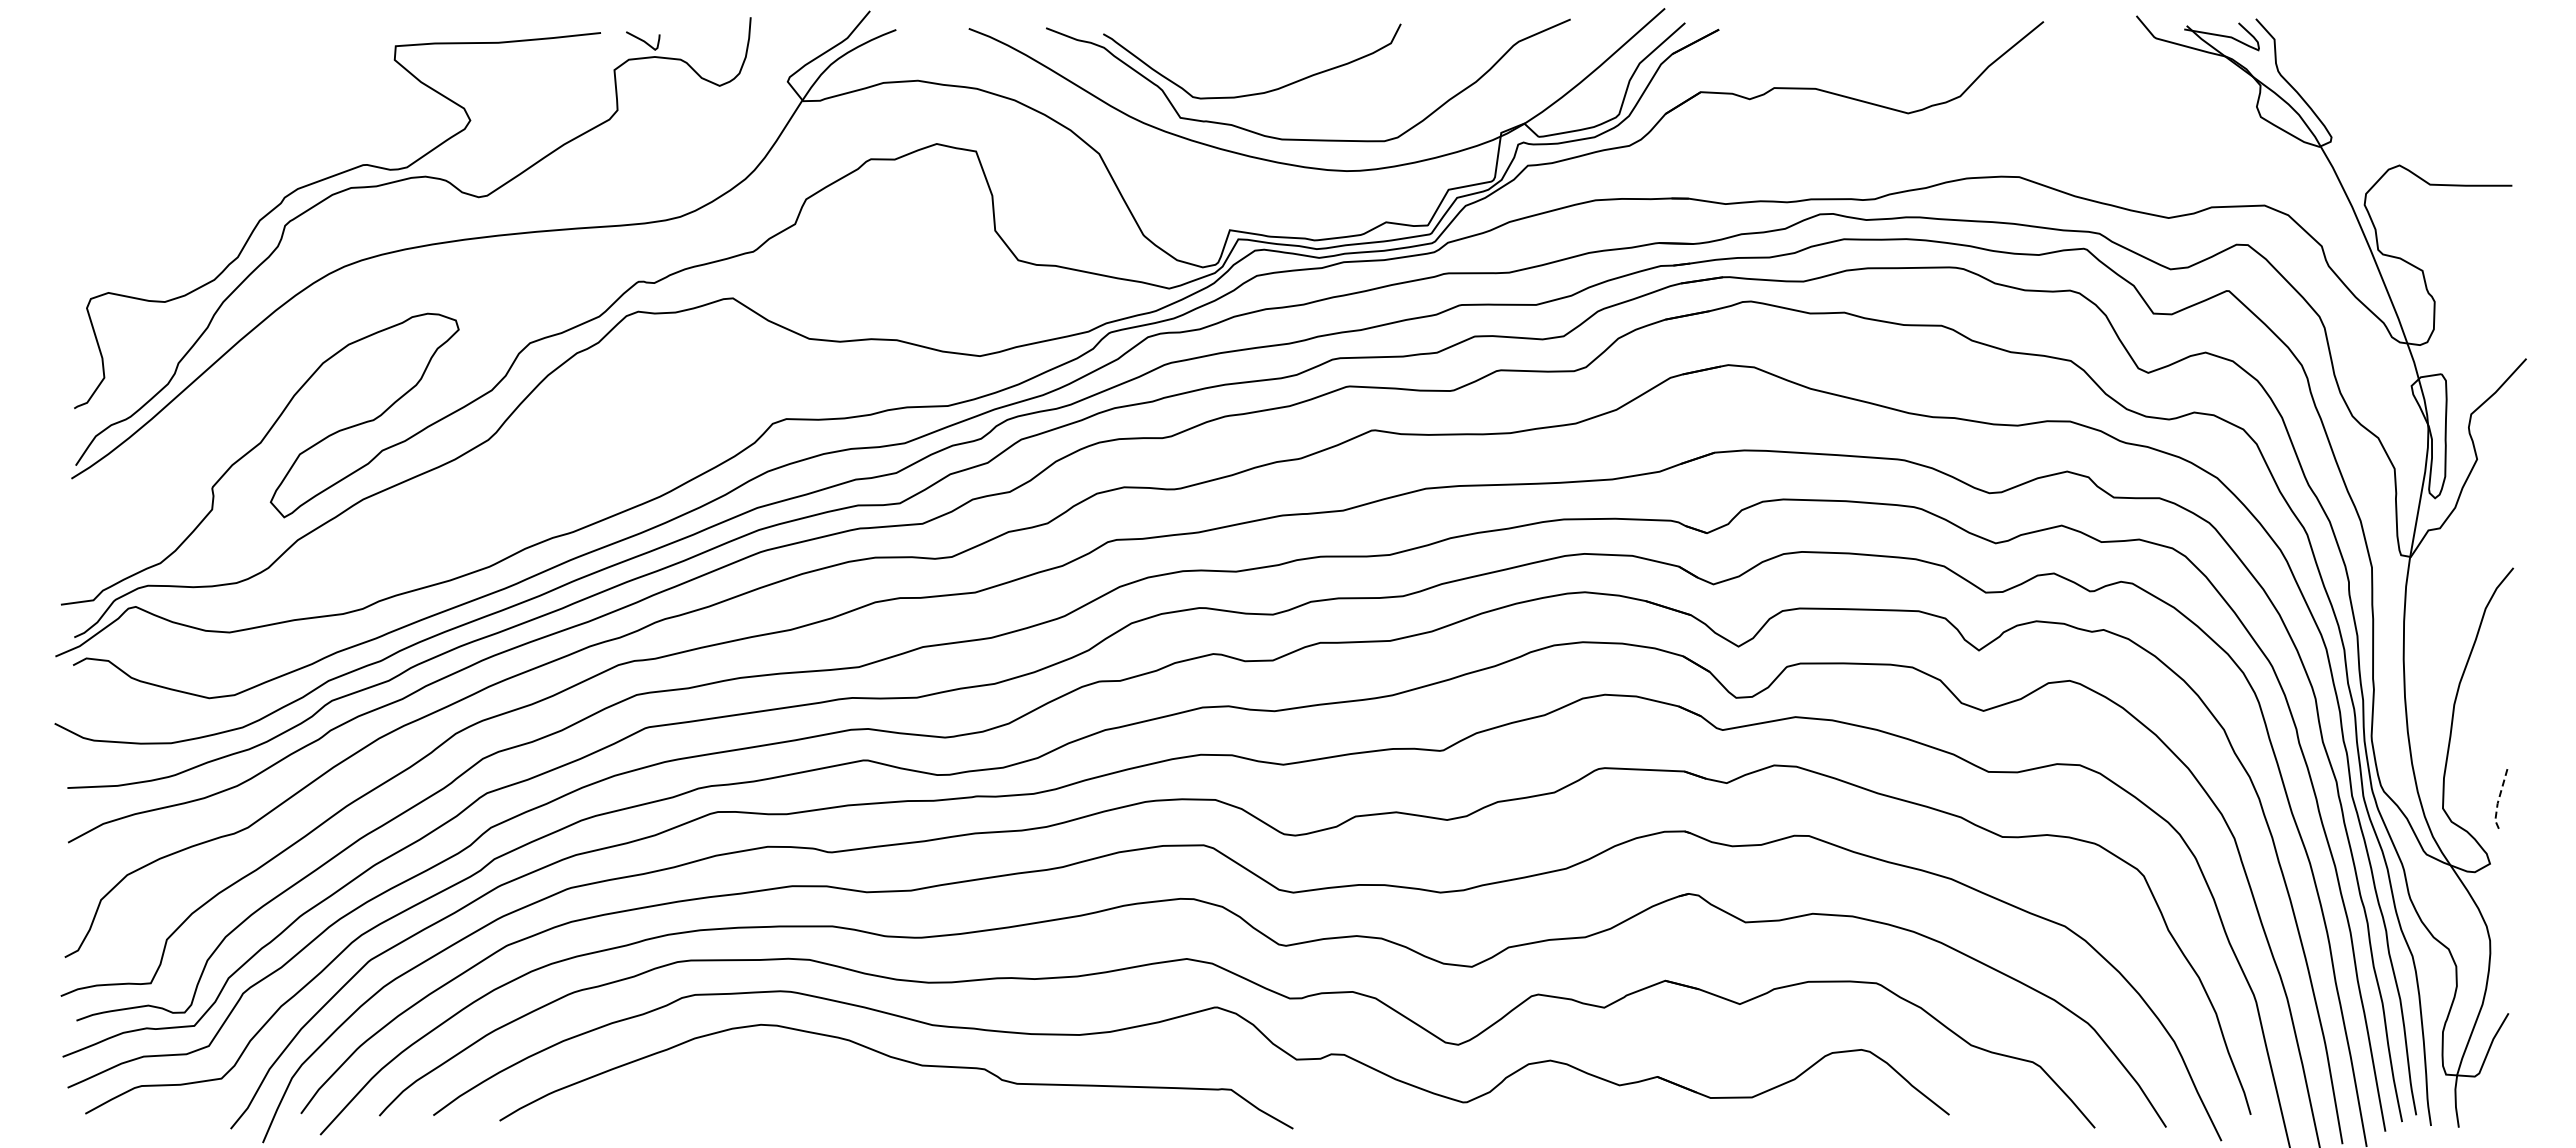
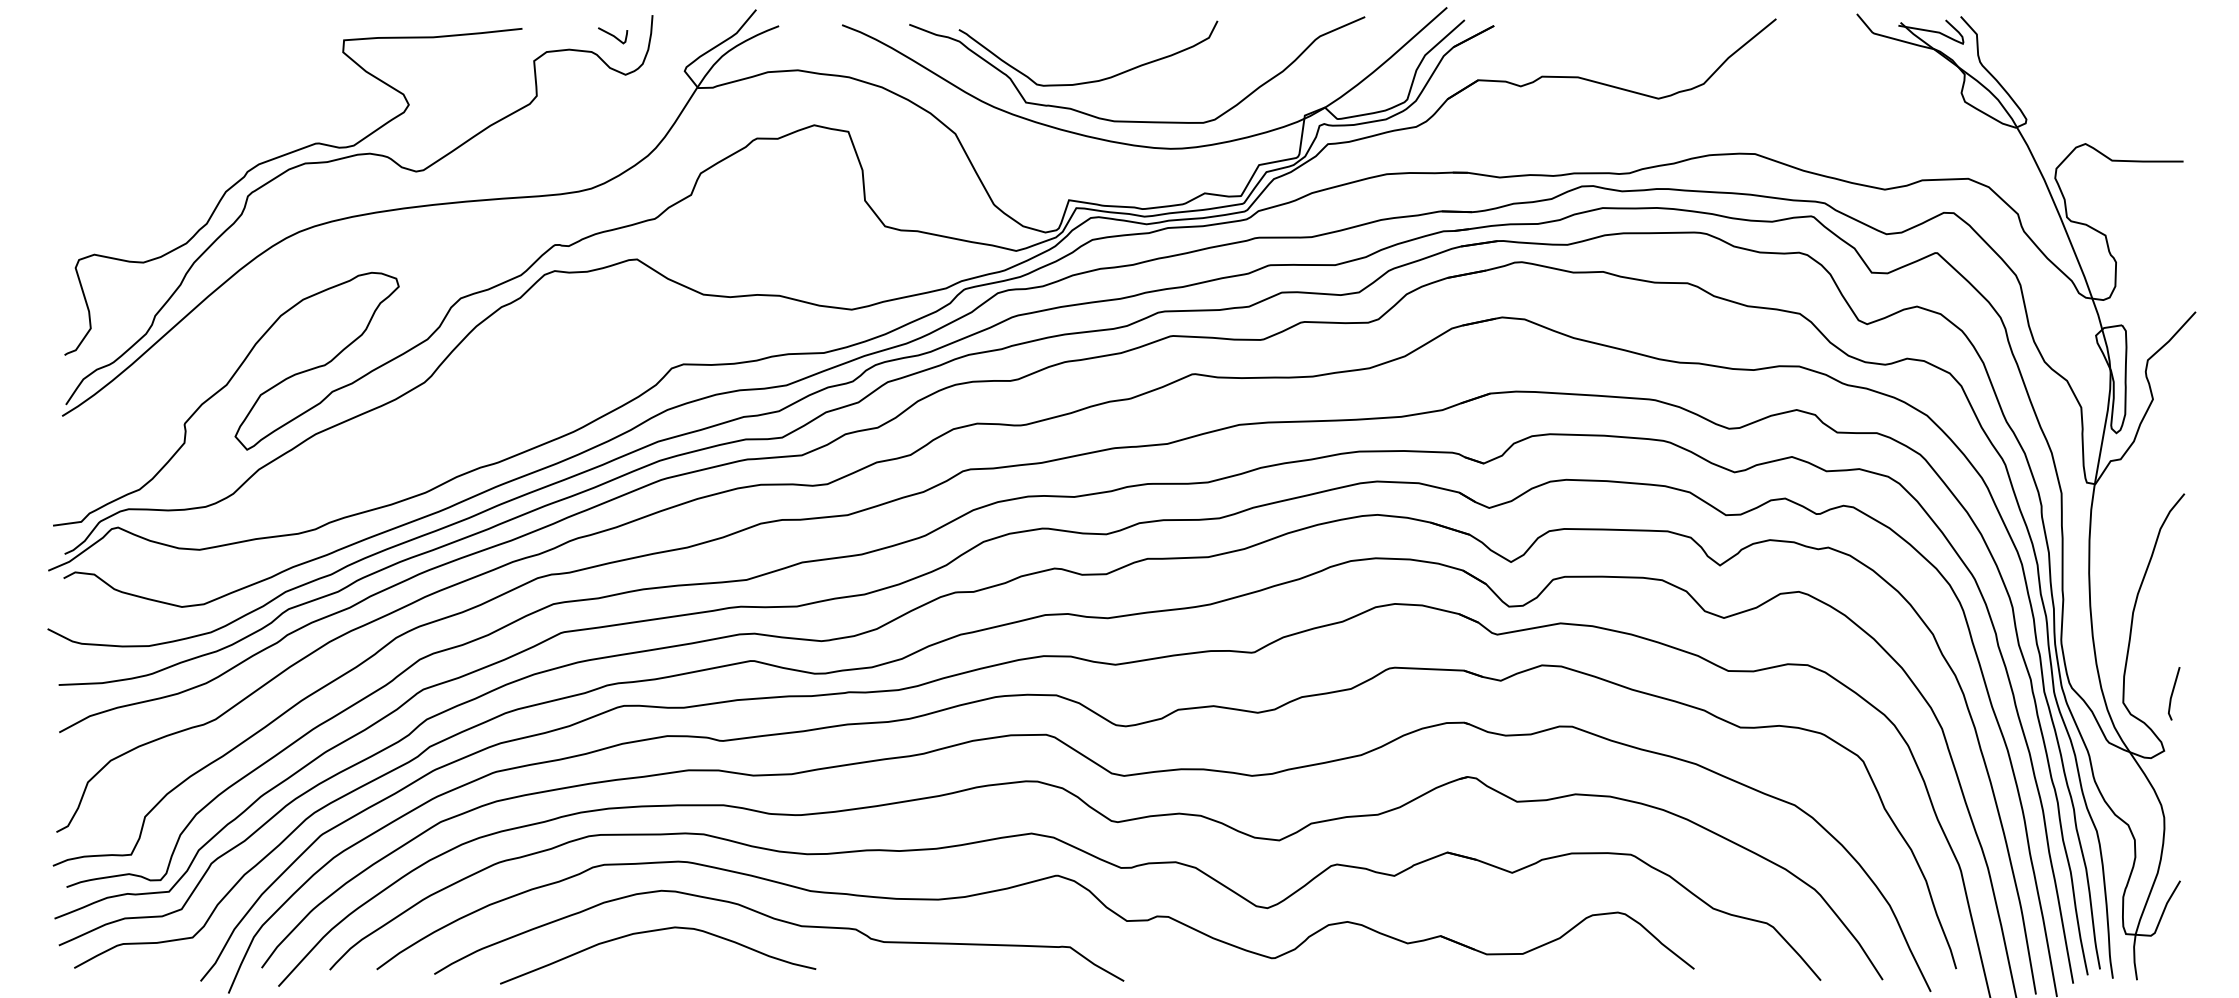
curve: (643, 40) -> (613, 35), moved
line: (2498, 798) -> (2171, 694), dashed -> solid
curve: (755, 1071) -> (656, 931), added

